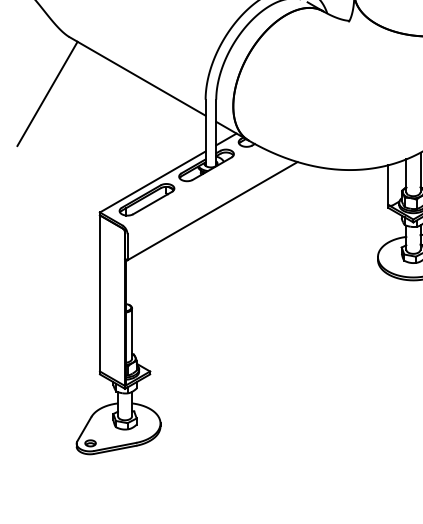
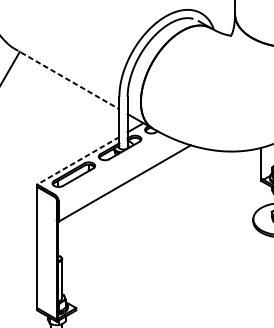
line: (137, 76) -> (66, 78), solid -> dashed
line: (152, 181) -> (78, 160), solid -> dashed

